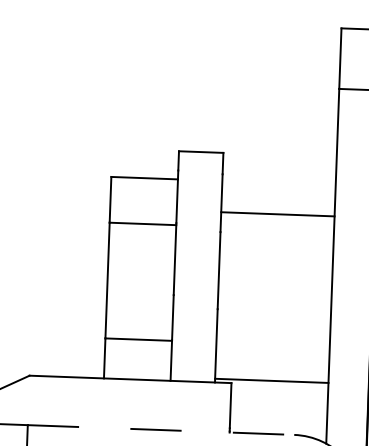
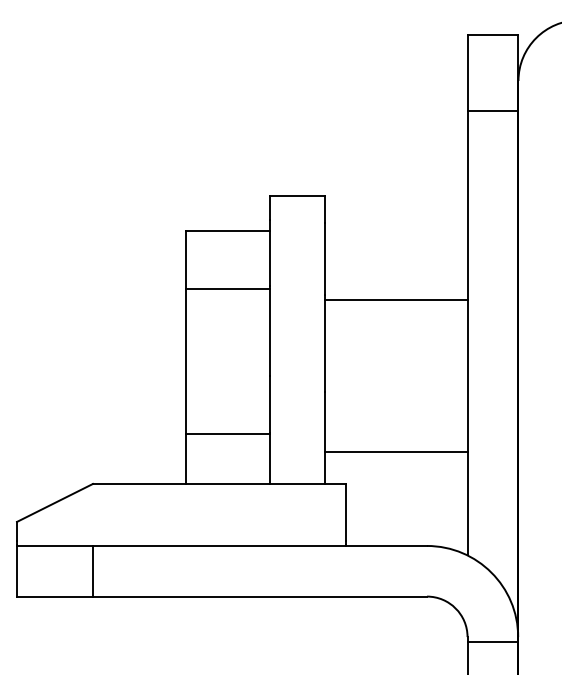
line: (277, 214) -> (396, 300), moved
line: (271, 381) -> (396, 452), moved
line: (161, 429) -> (260, 545), dashed -> solid

